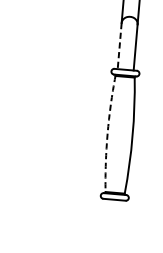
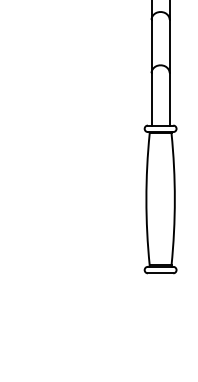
line: (119, 46) -> (151, 99), dashed -> solid
arc: (107, 133) -> (146, 199), dashed -> solid

